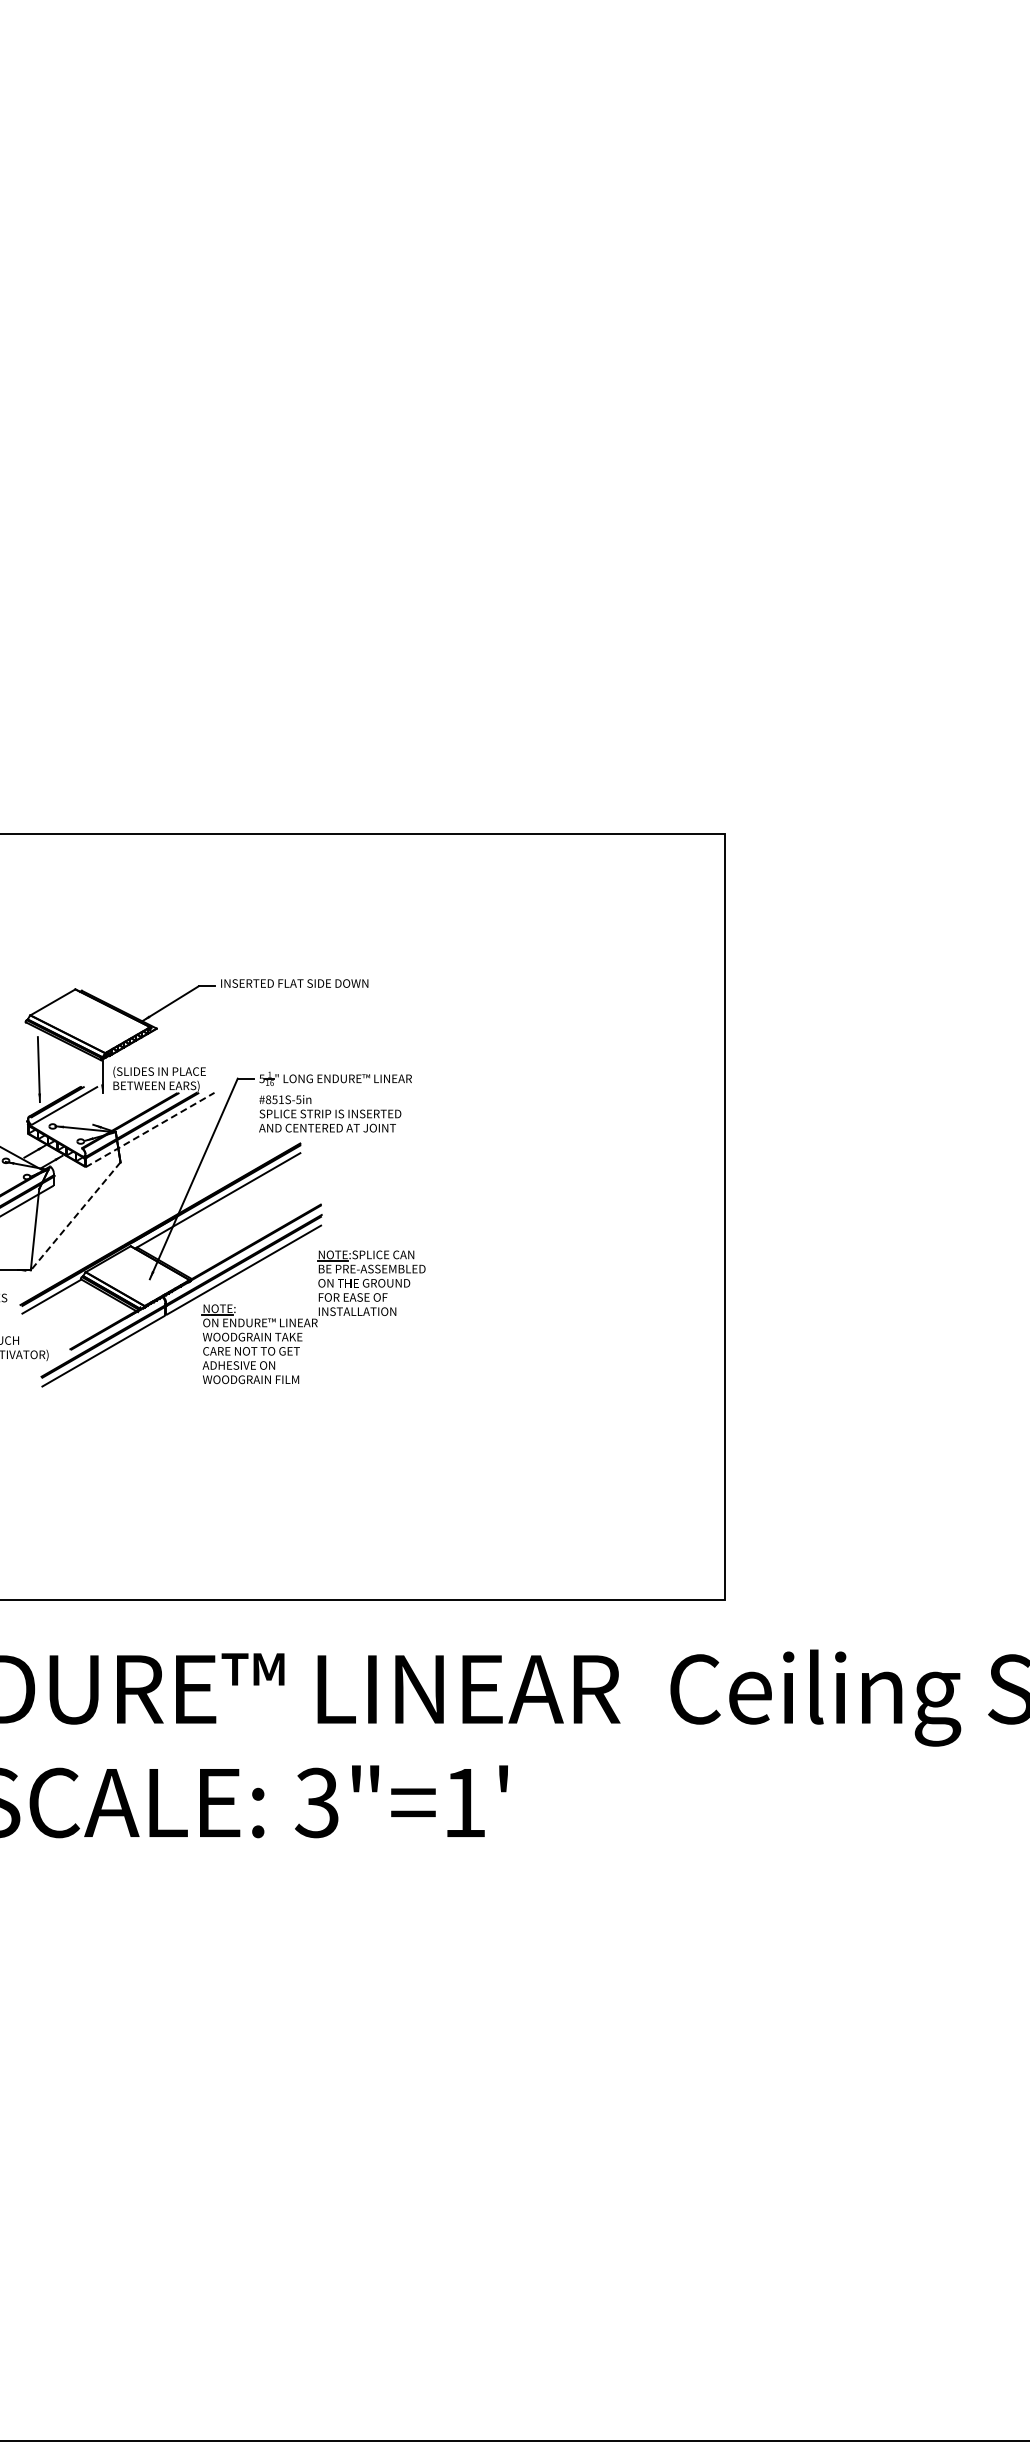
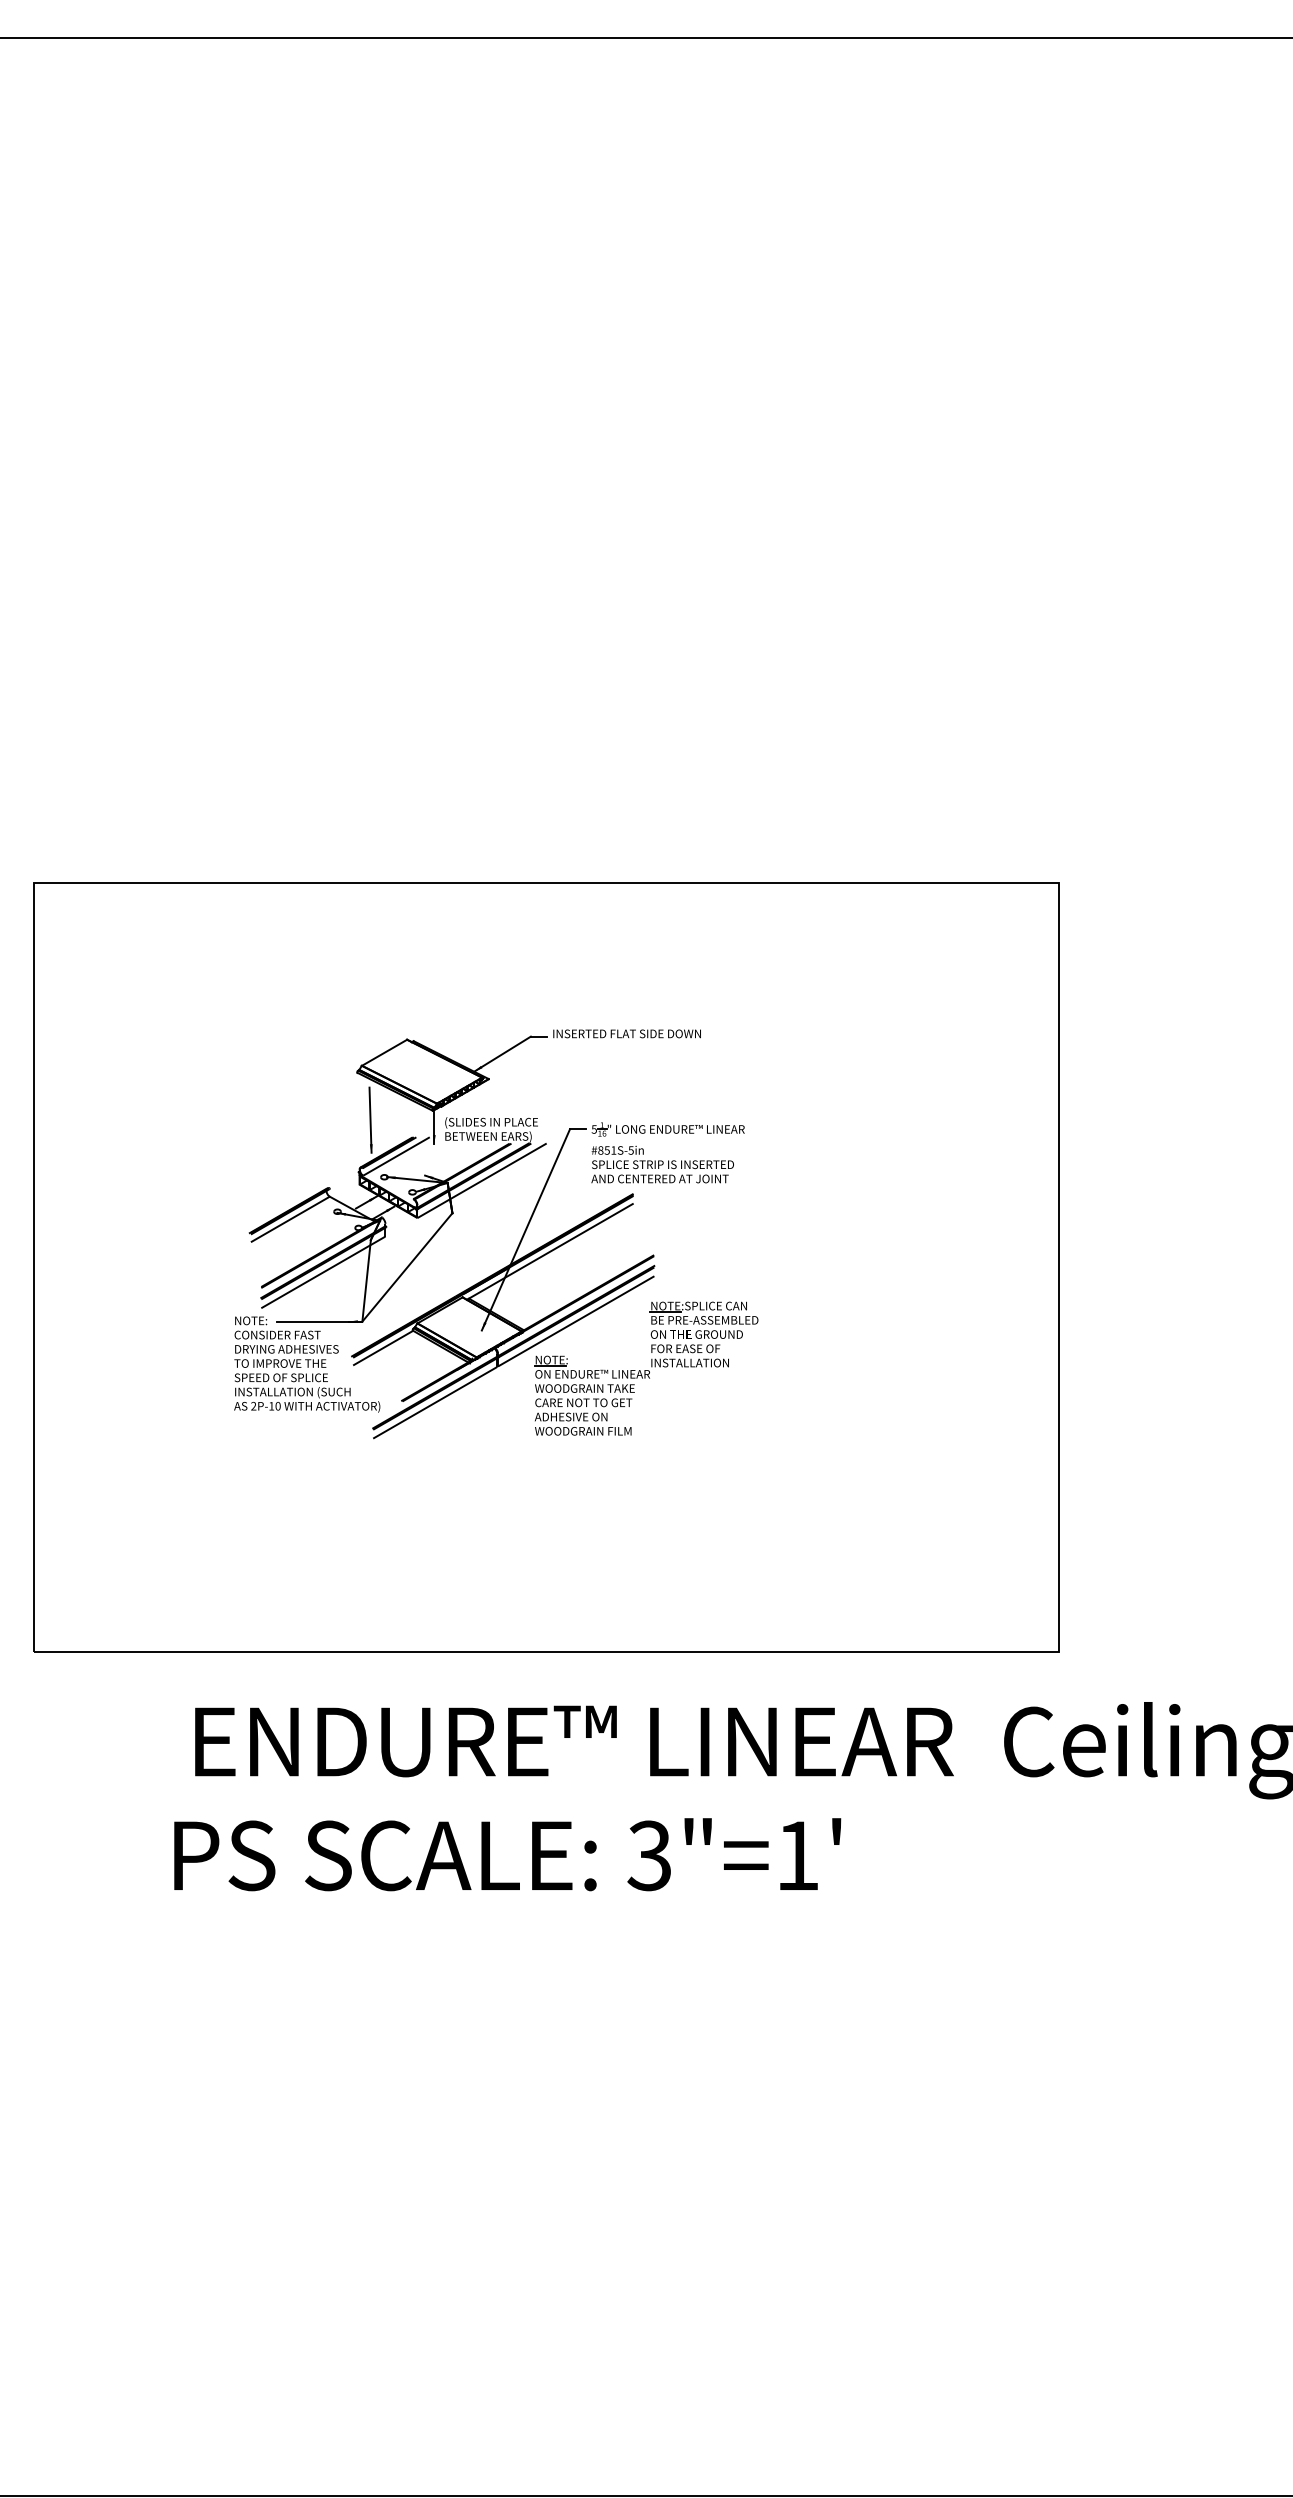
line: (150, 1129) -> (482, 1180), dashed -> solid
line: (75, 1216) -> (407, 1267), dashed -> solid

